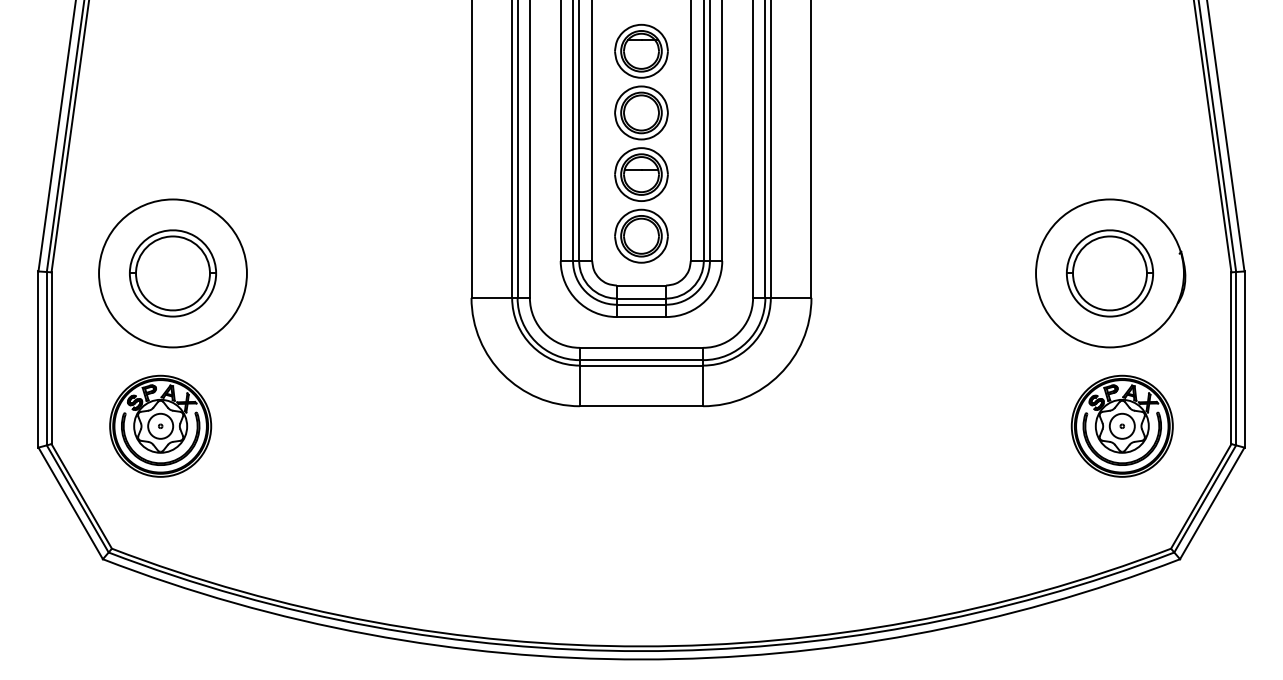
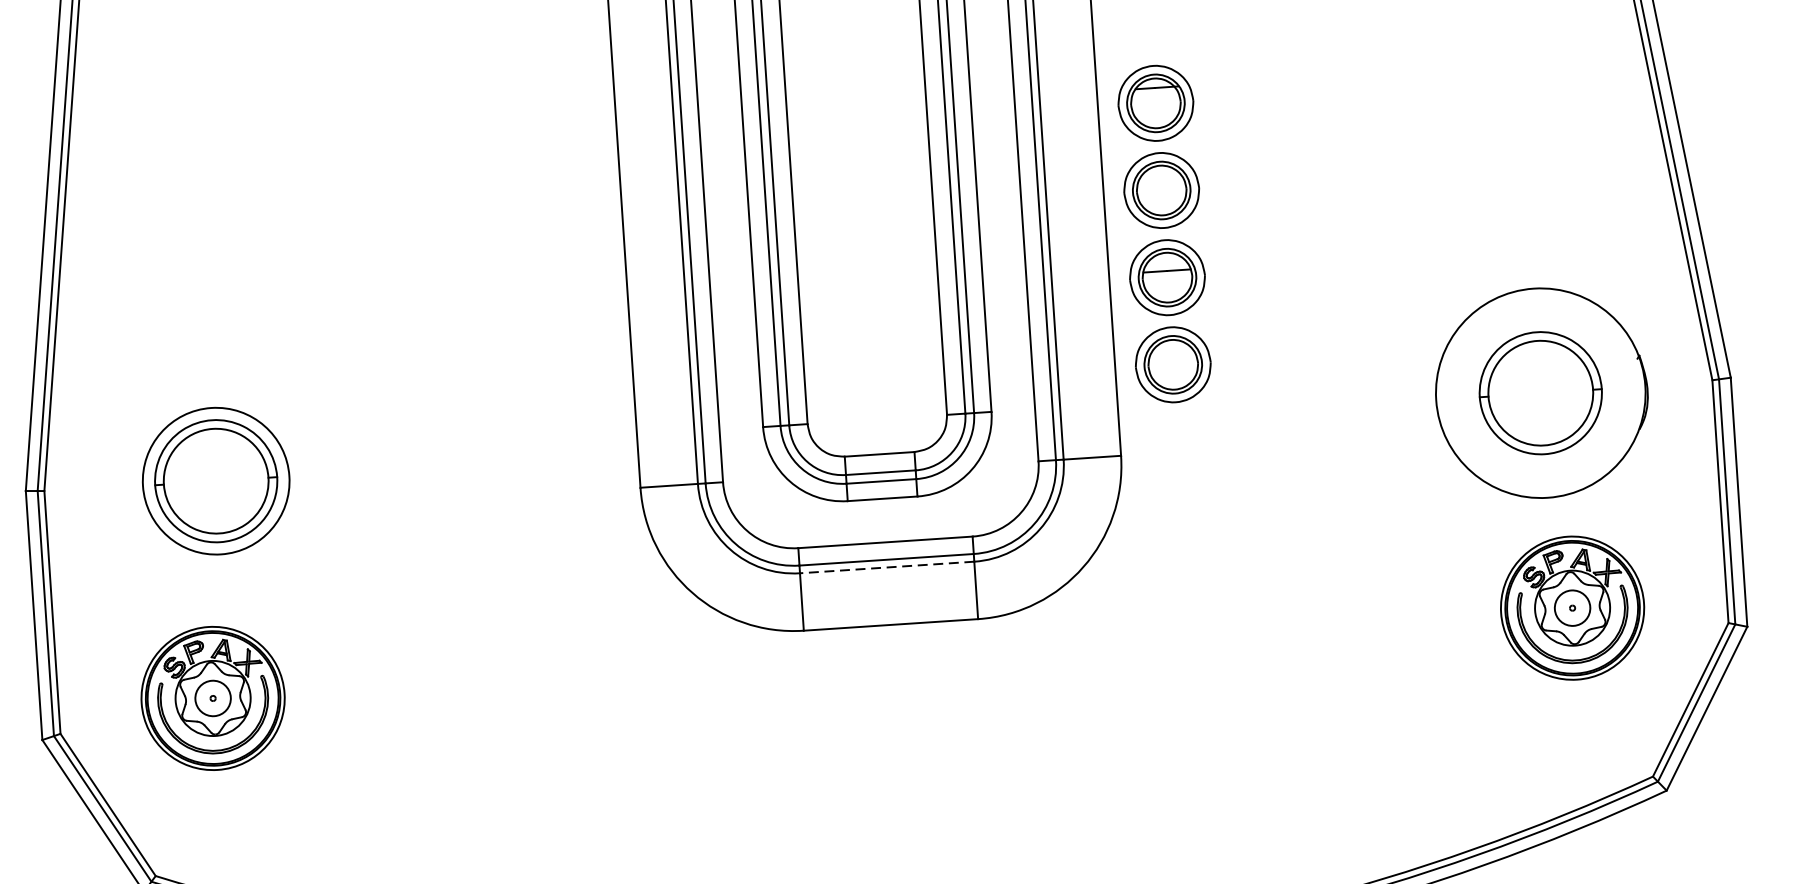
part: (641, 143) -> (1164, 233), moved
circle: (172, 273) -> (215, 481), size x0.7
line: (641, 365) -> (887, 567), solid -> dashed

